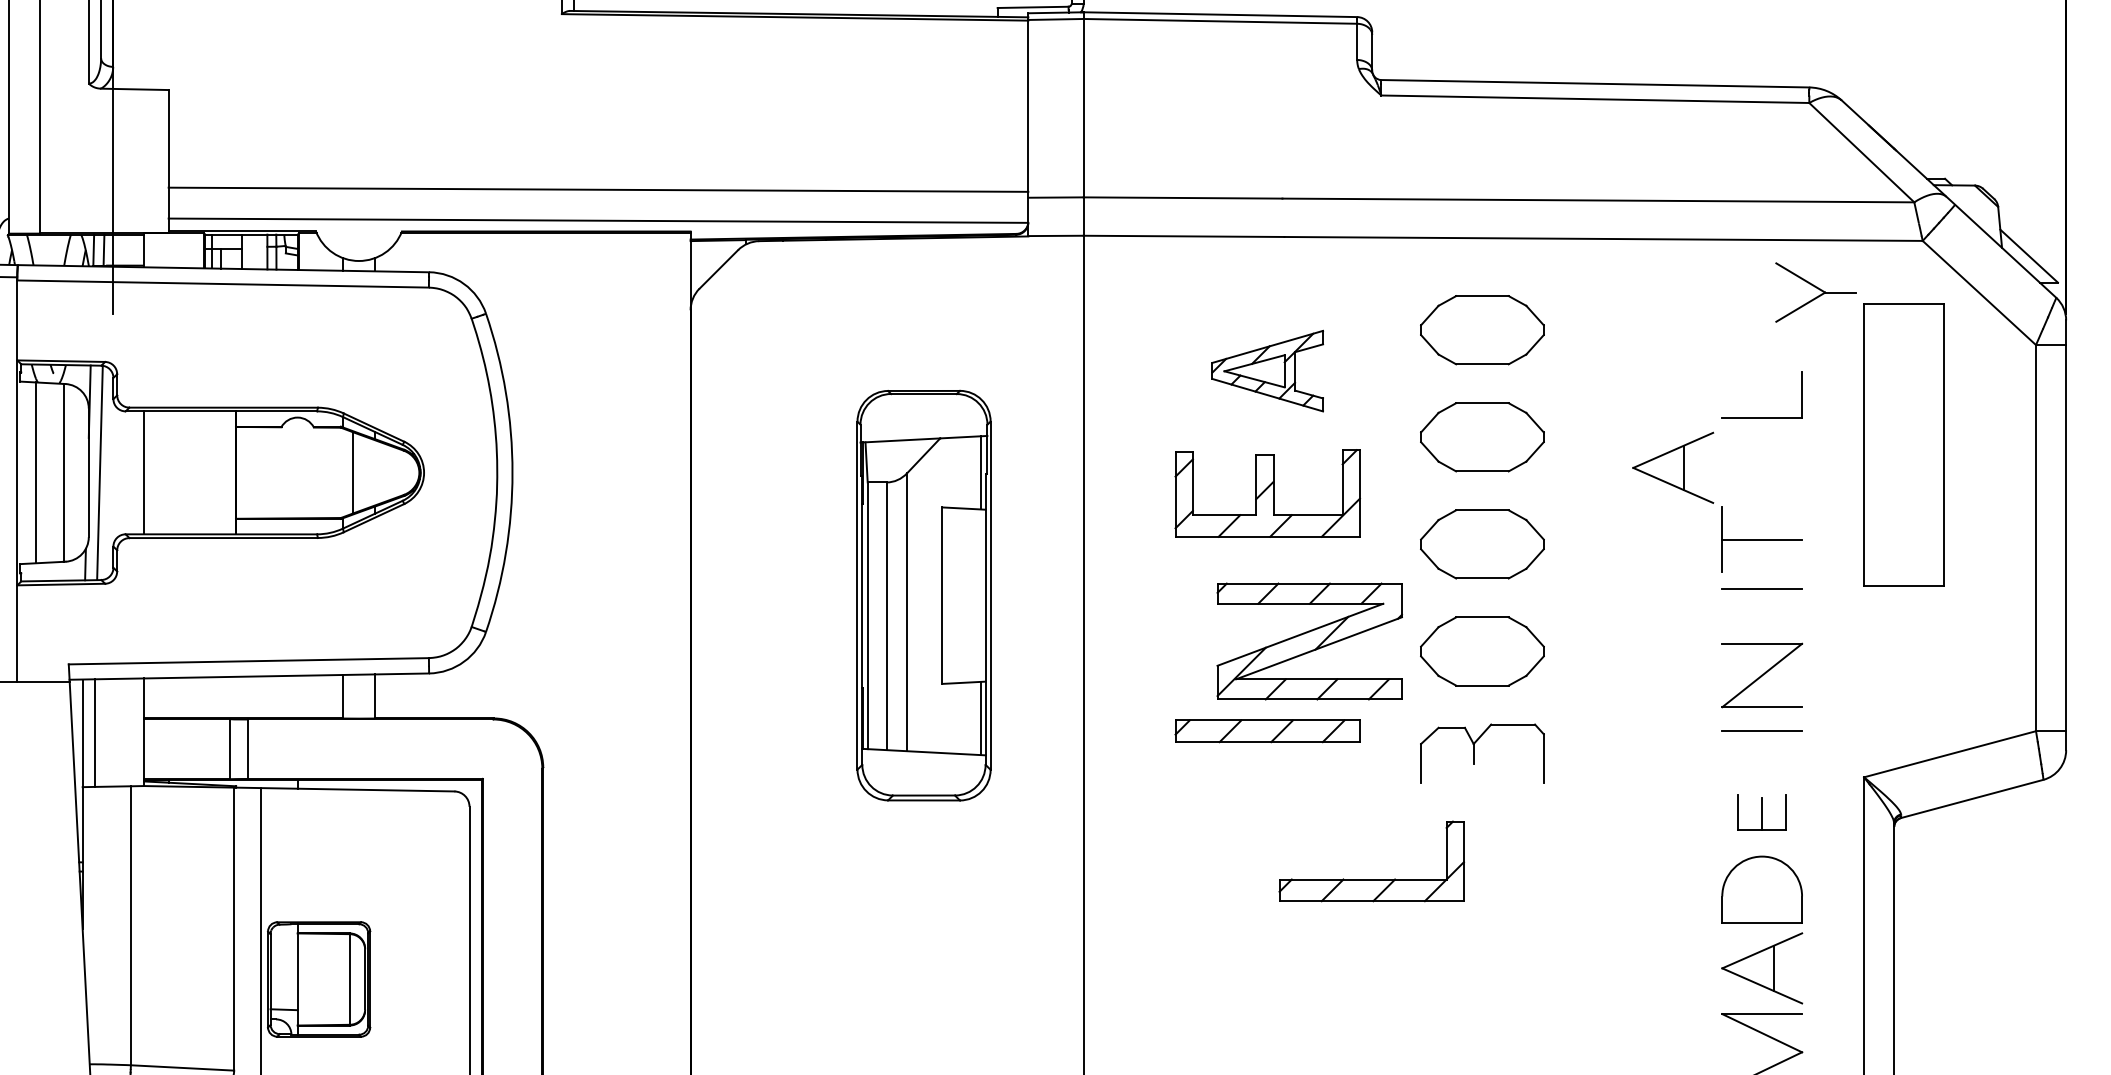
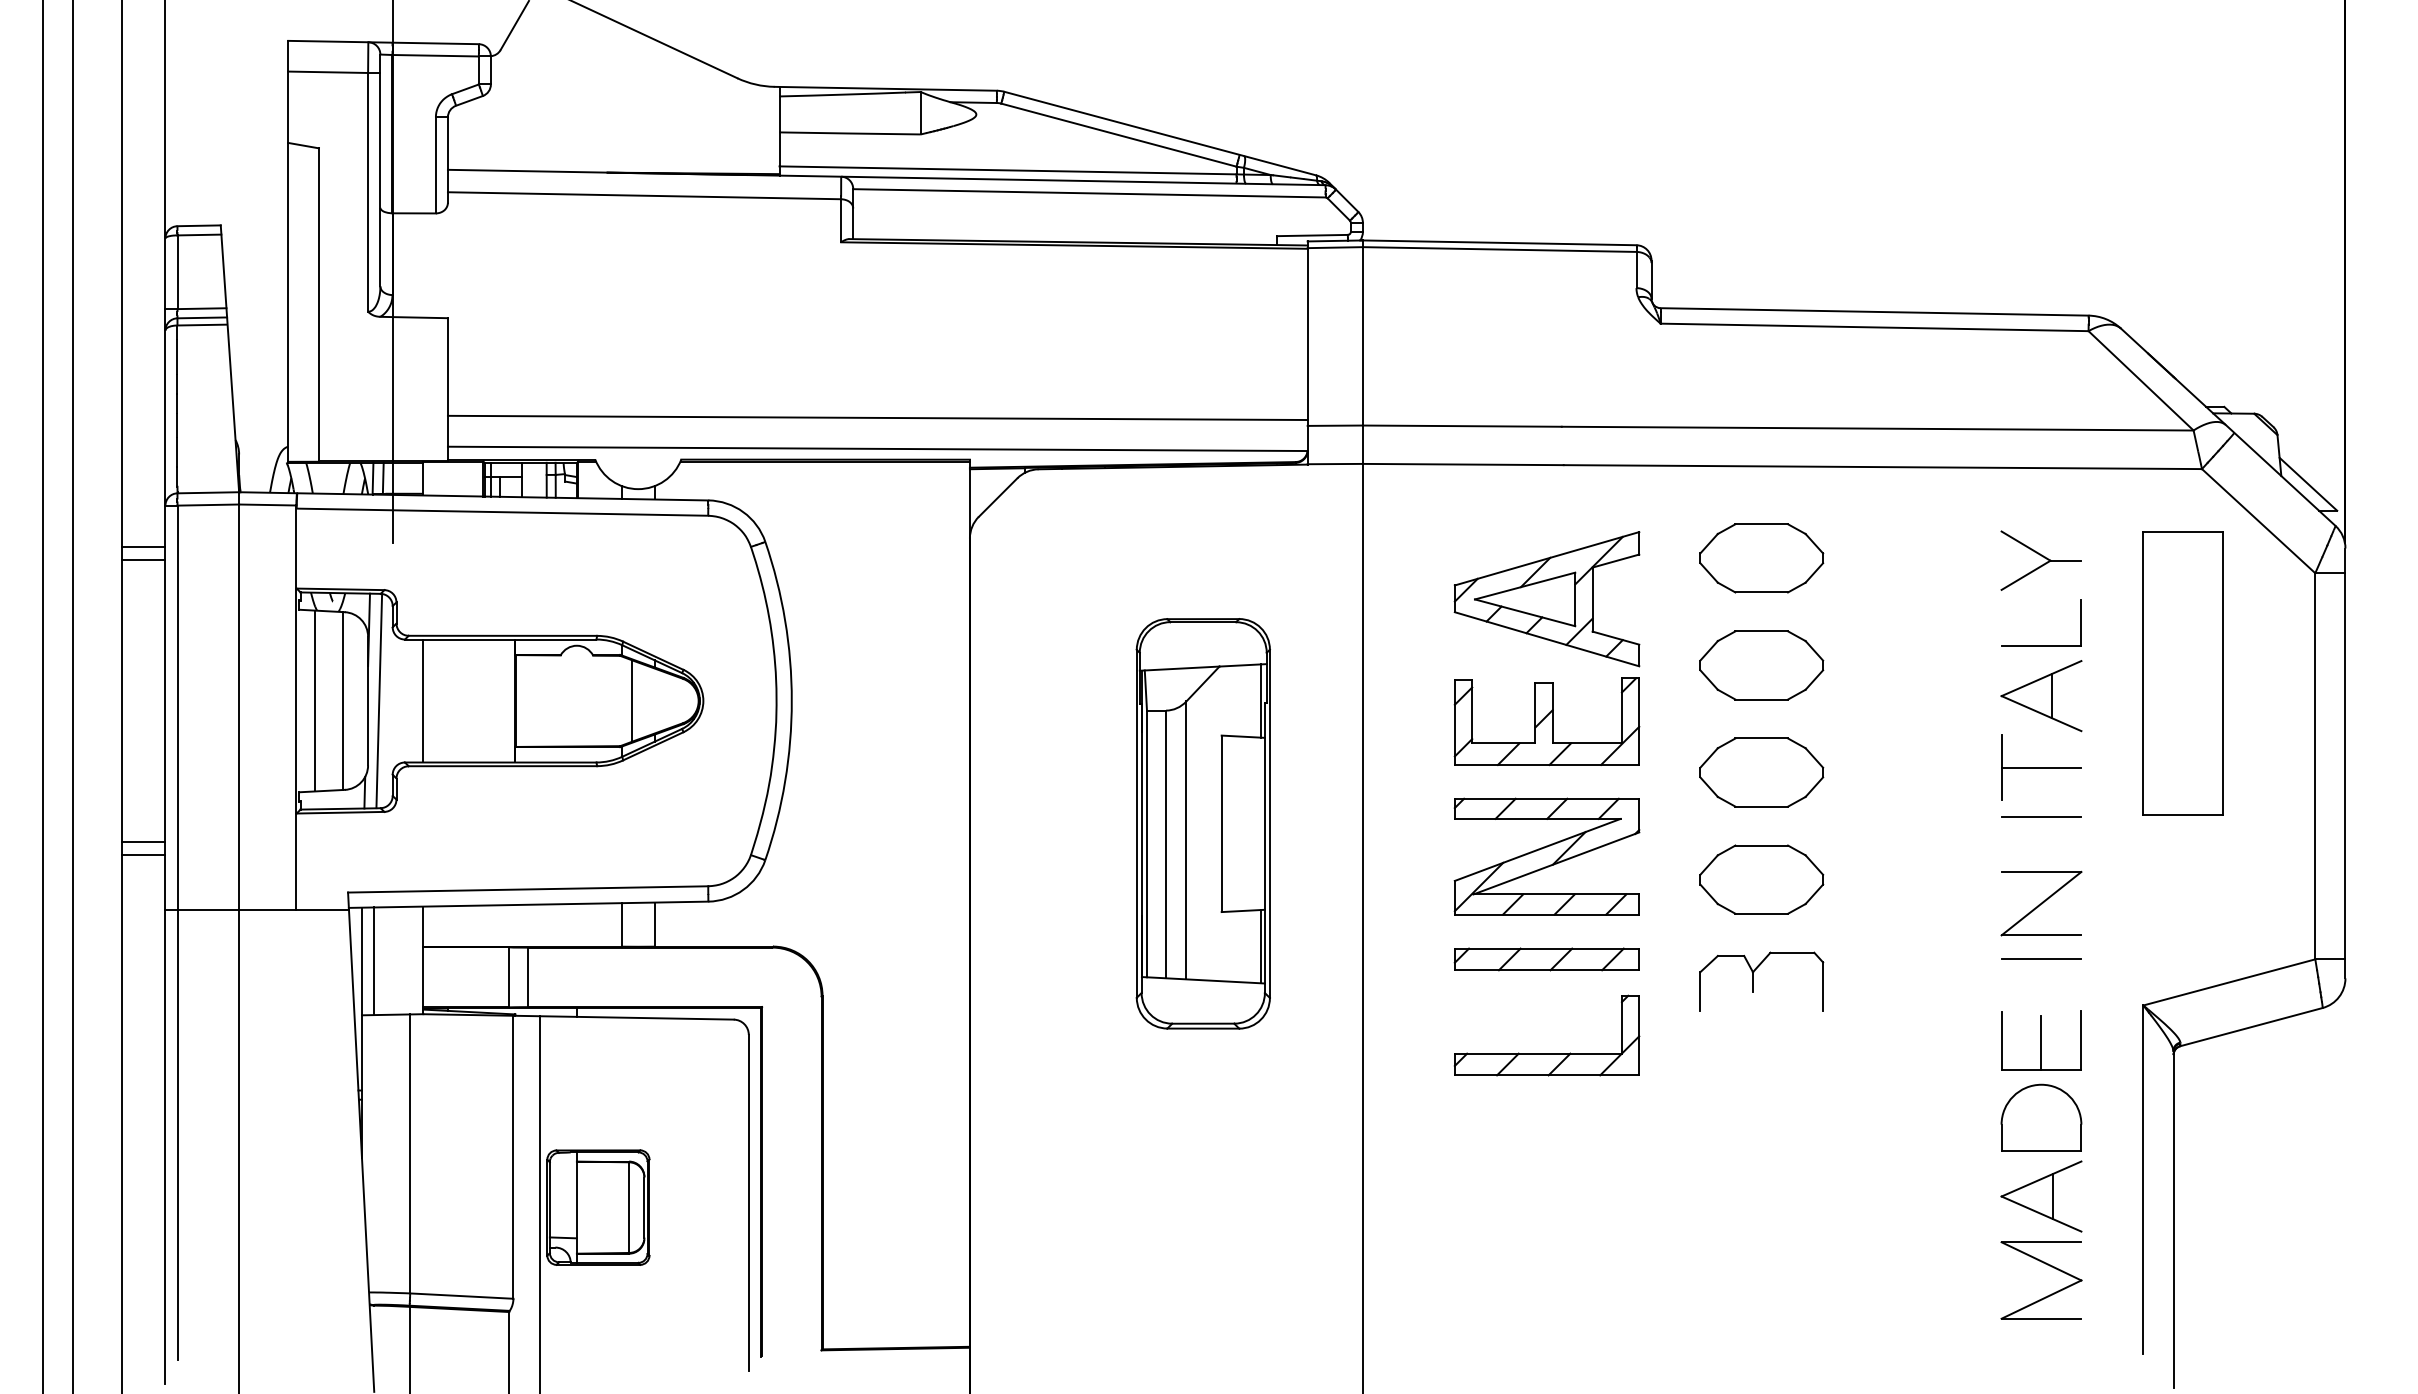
part: (1815, 292) -> (2040, 560), moved
part: (1267, 371) -> (1546, 599), size x1.67
part: (1673, 468) -> (2041, 696), moved
part: (1309, 641) -> (1546, 856), moved
part: (1762, 812) -> (2041, 1040), size x1.67
part: (1371, 879) -> (1546, 1053), moved

